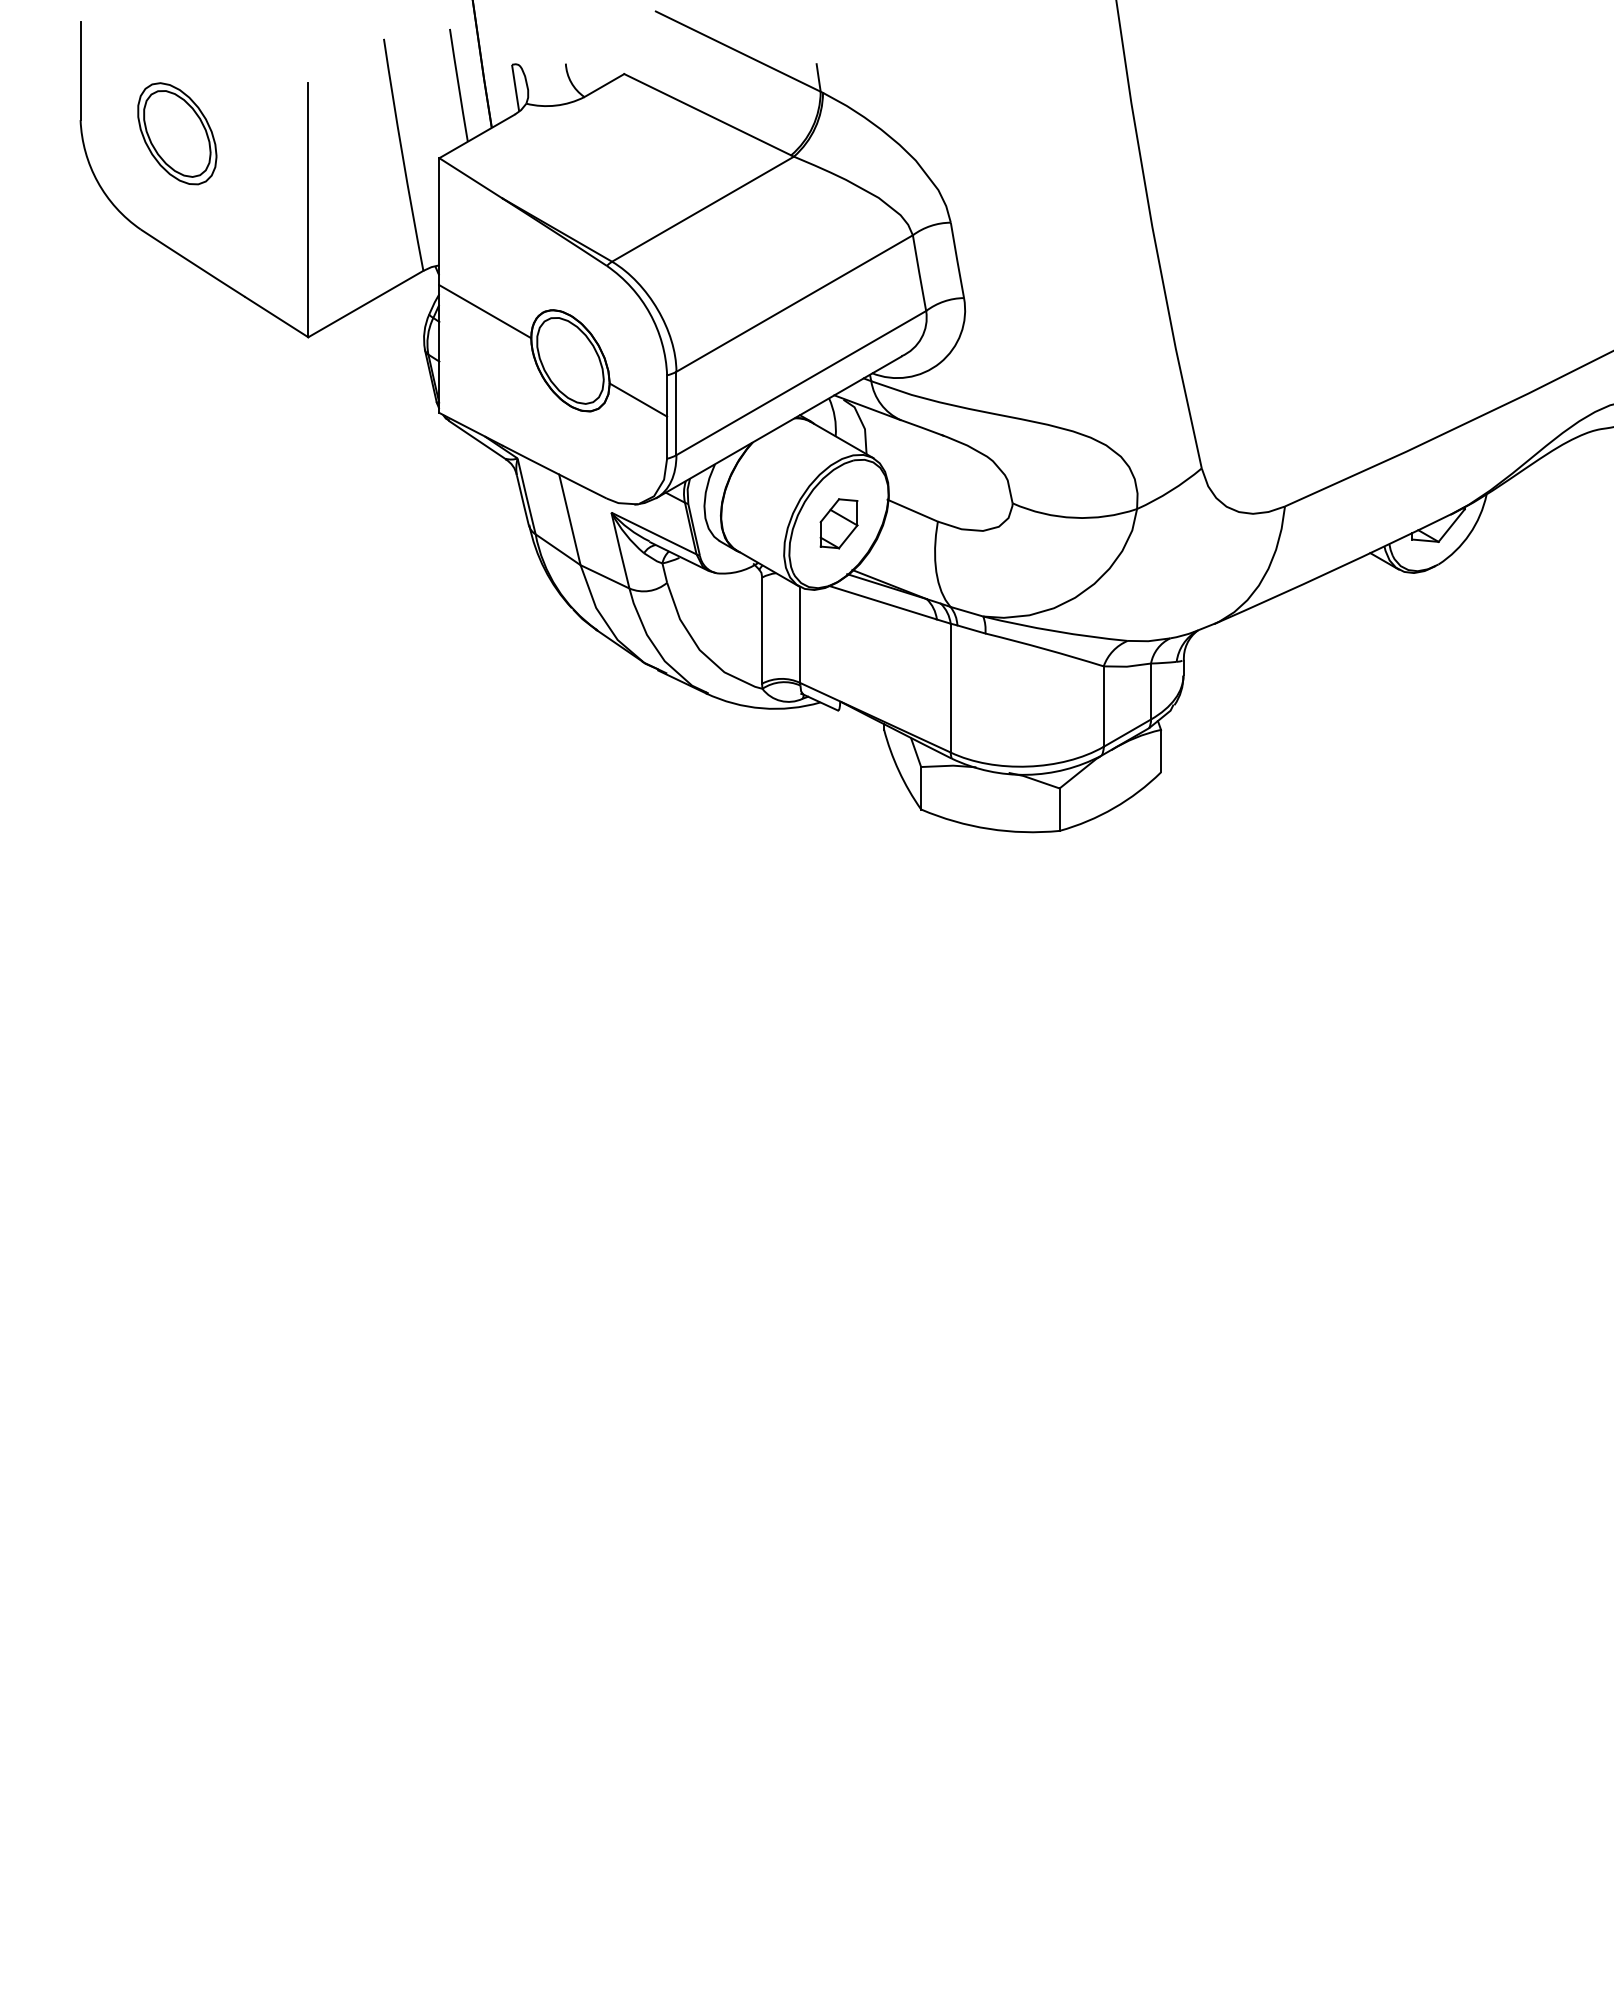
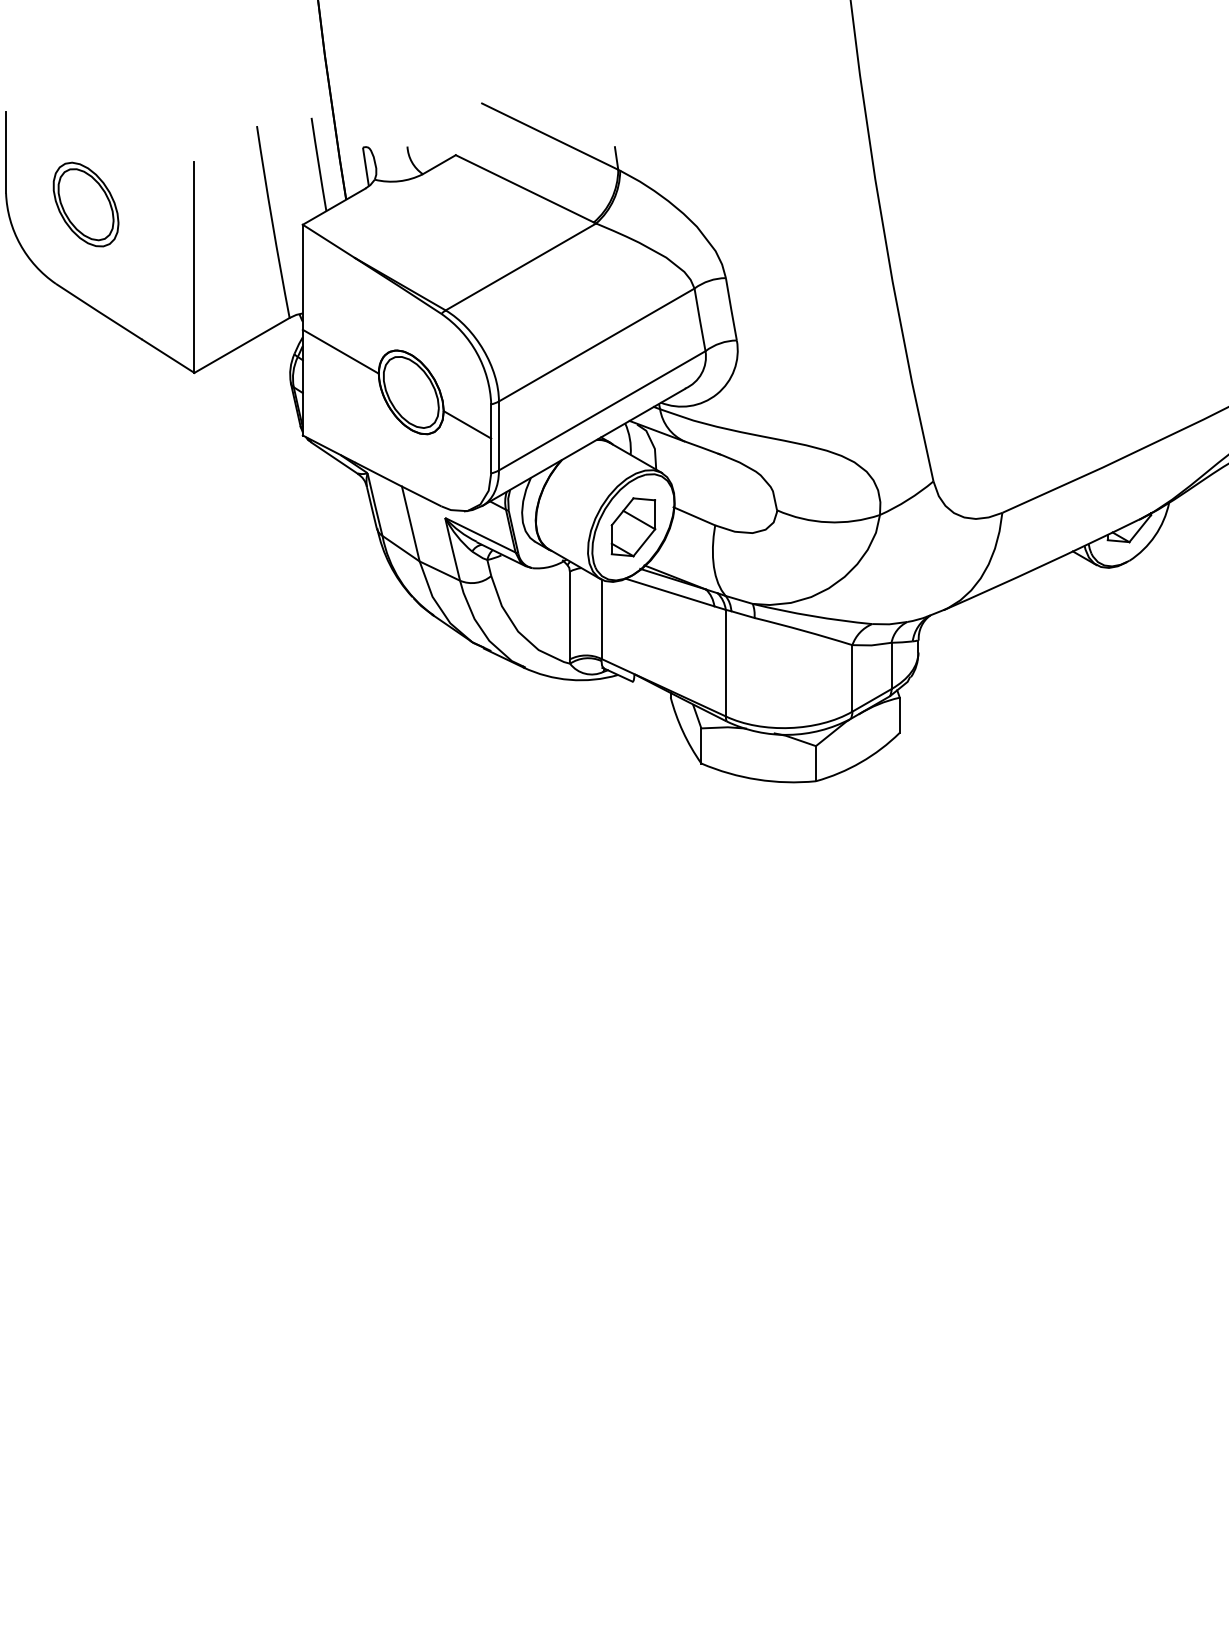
part: (838, 523) -> (633, 526), size x1.43

